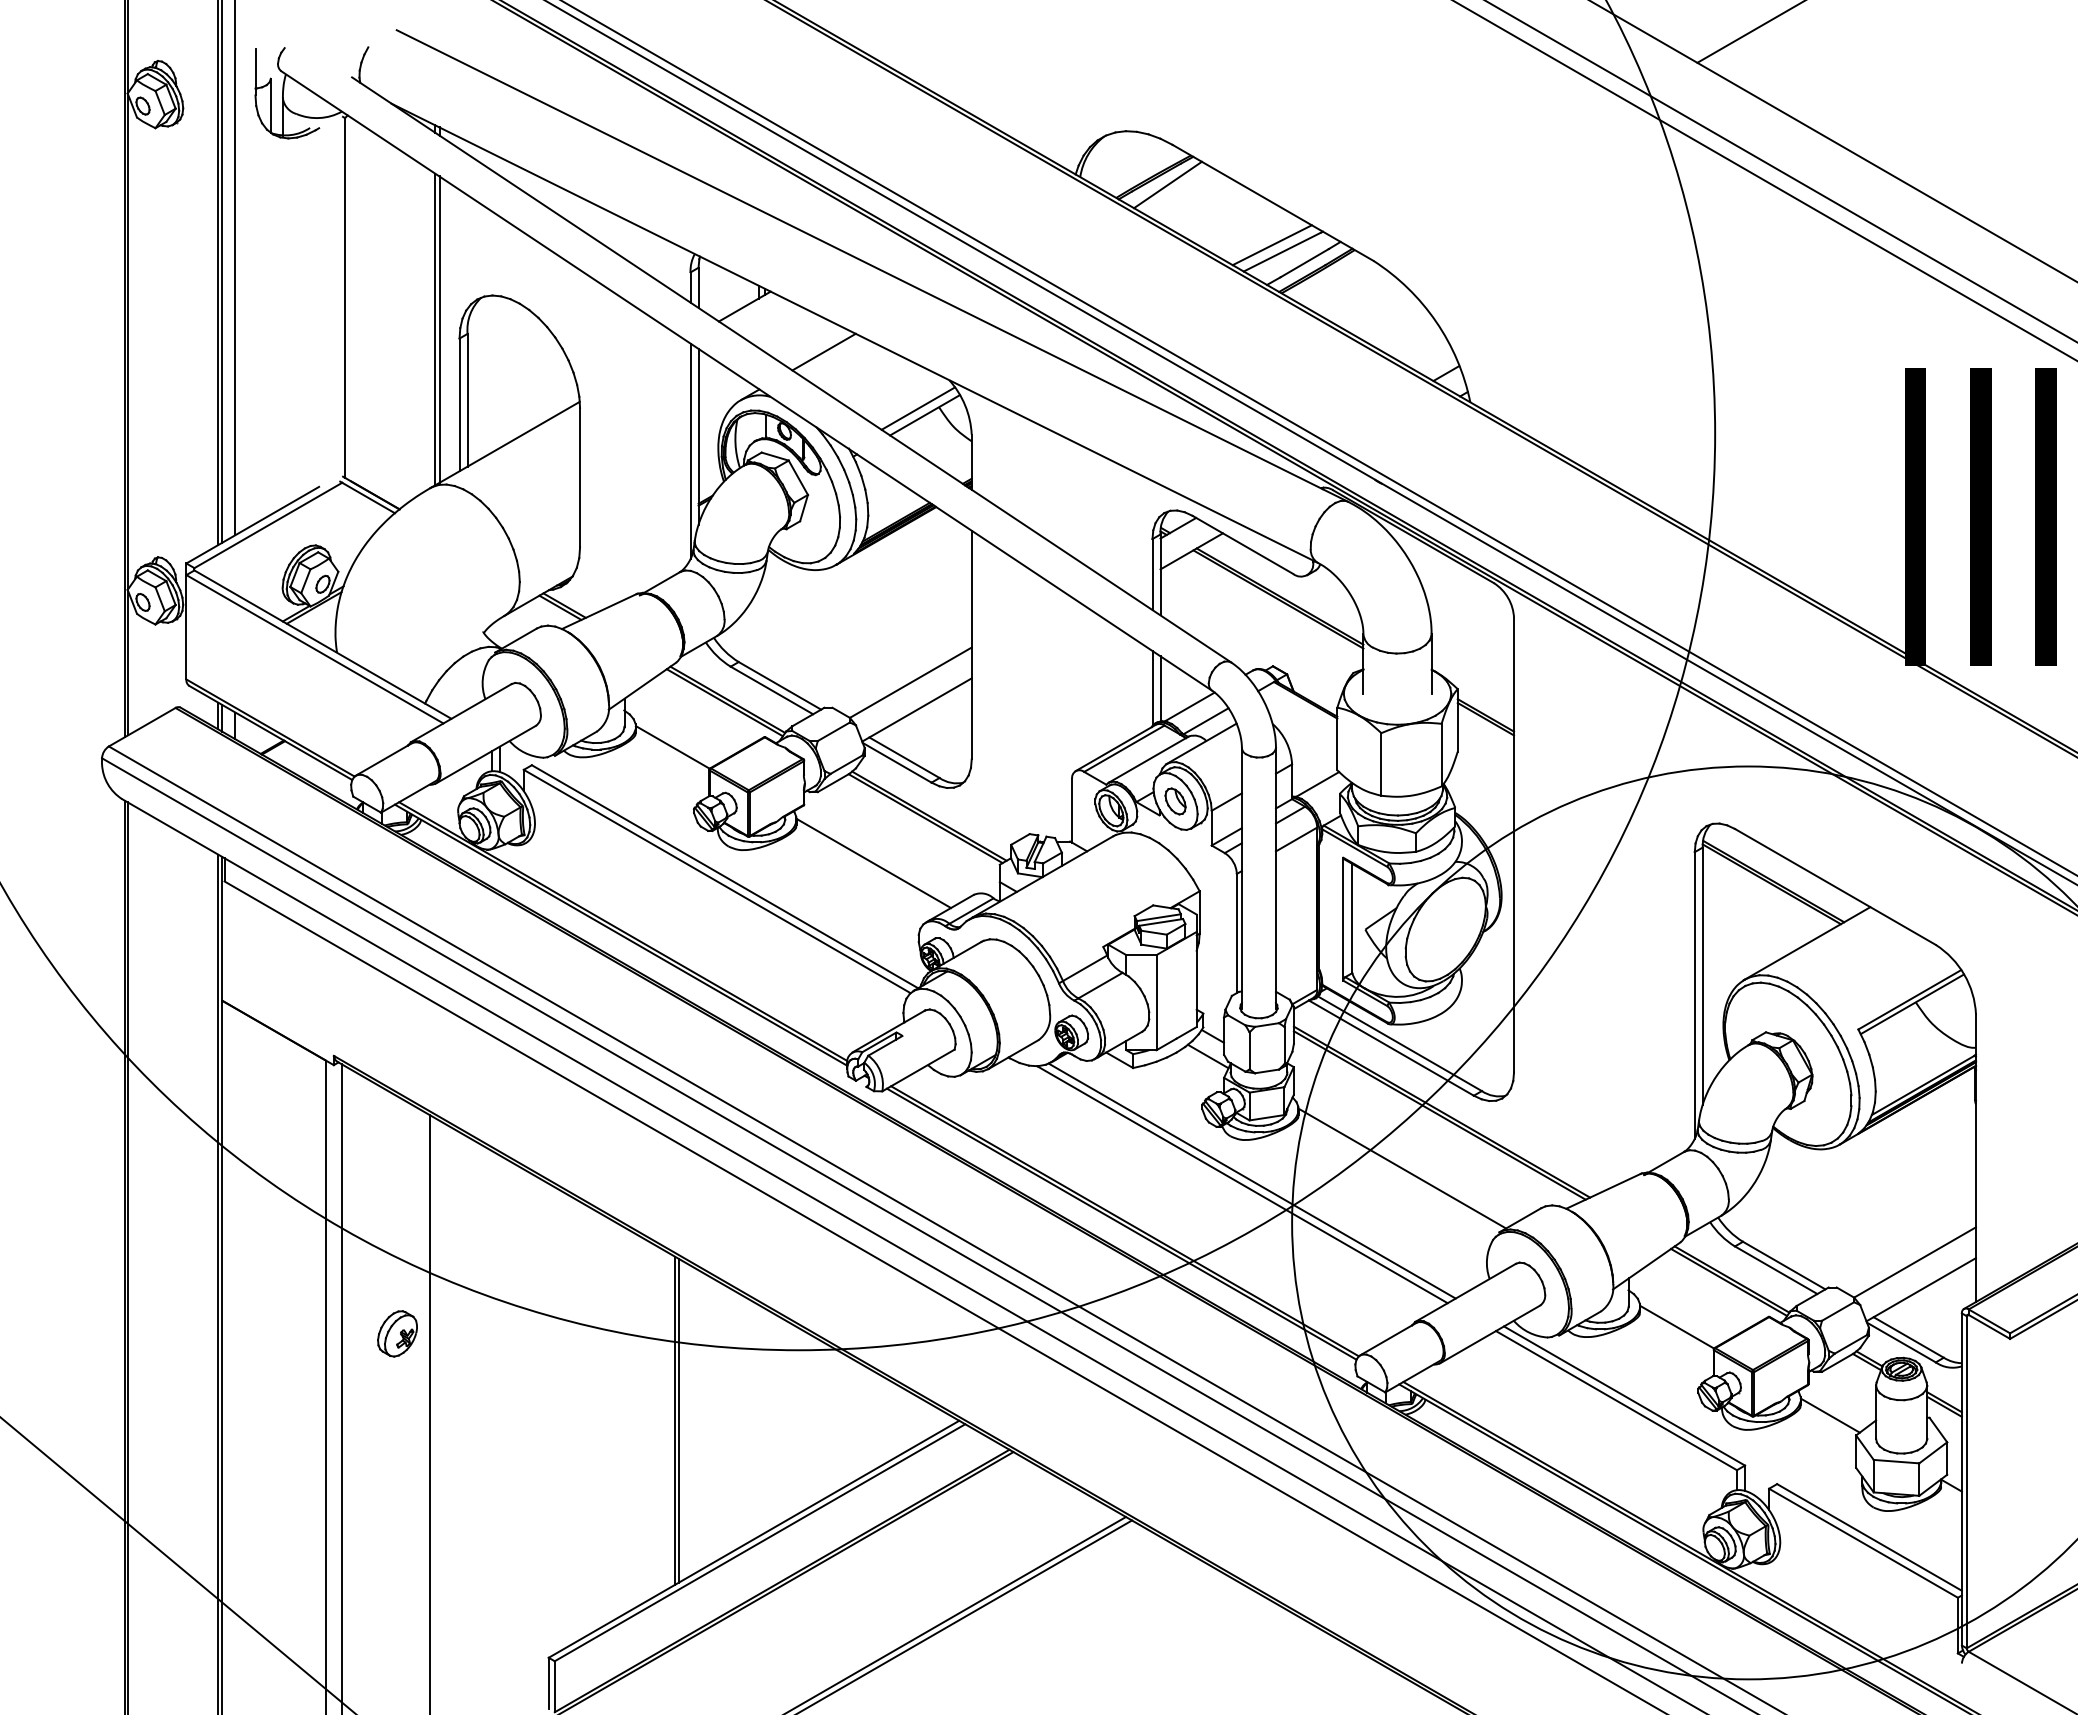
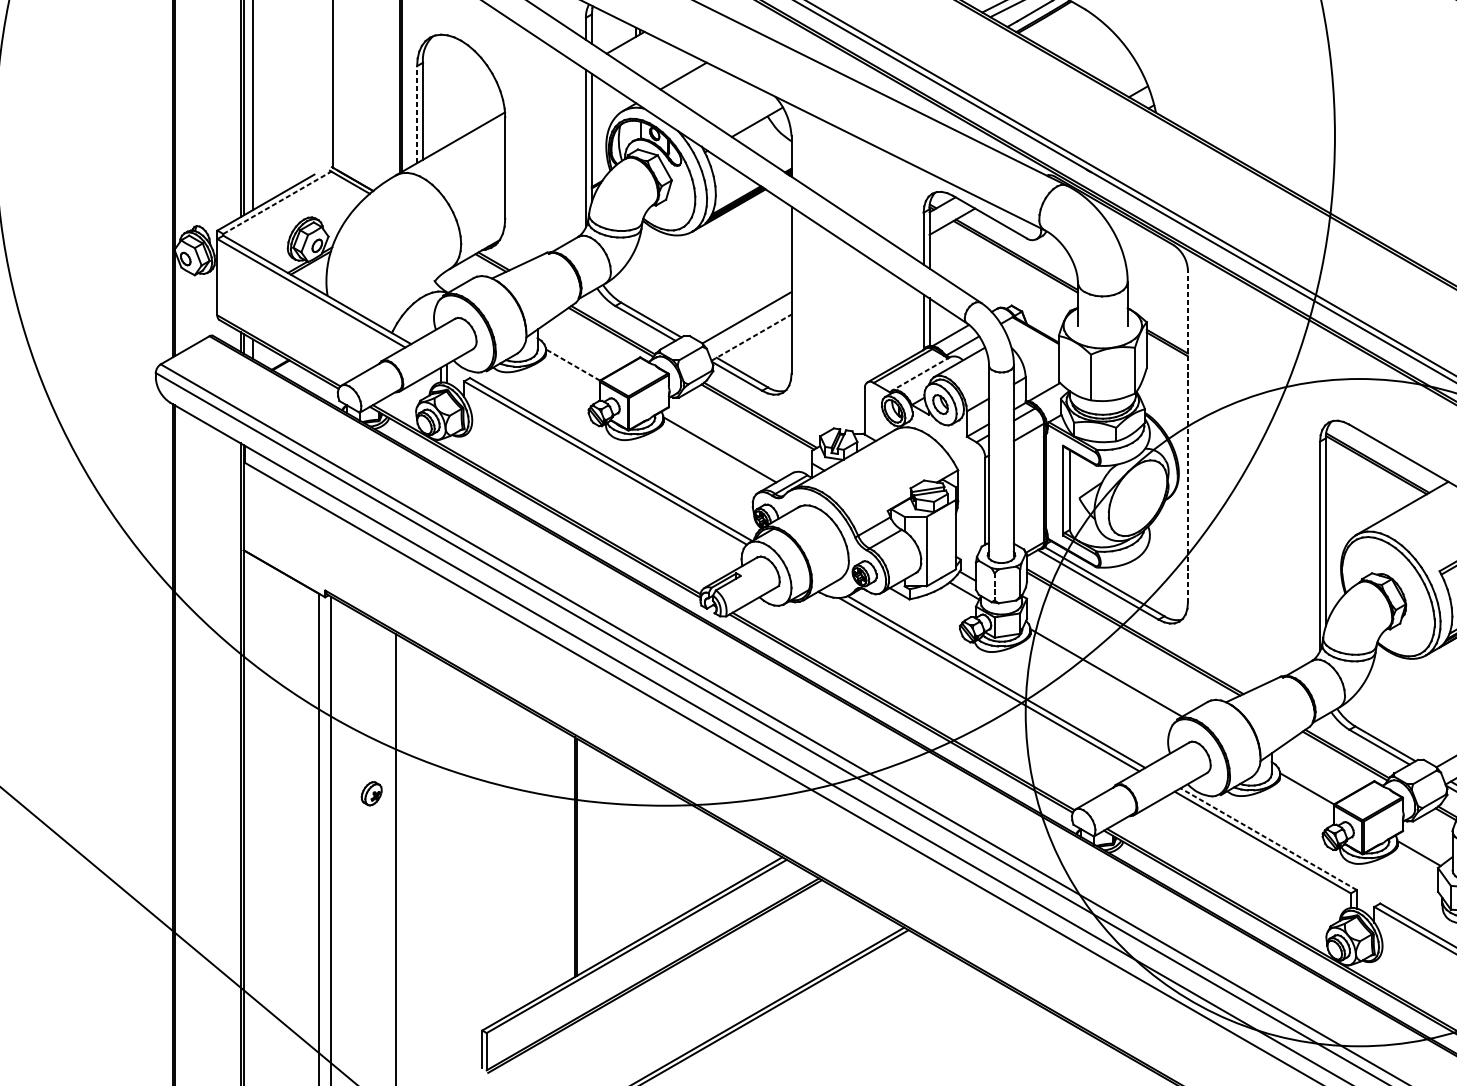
line: (459, 404) -> (417, 114), solid -> dashed
line: (918, 408) -> (752, 117), removed
line: (268, 525) -> (277, 202), solid -> dashed
line: (917, 709) -> (751, 337), solid -> dashed
line: (672, 747) -> (572, 365), solid -> dashed
line: (1148, 759) -> (920, 373), solid -> dashed
line: (1514, 844) -> (1188, 436), solid -> dashed
line: (1249, 1050) -> (994, 586), solid -> dashed
part: (397, 1333) -> (371, 793), size x0.7
line: (1624, 1395) -> (1268, 838), solid -> dashed

